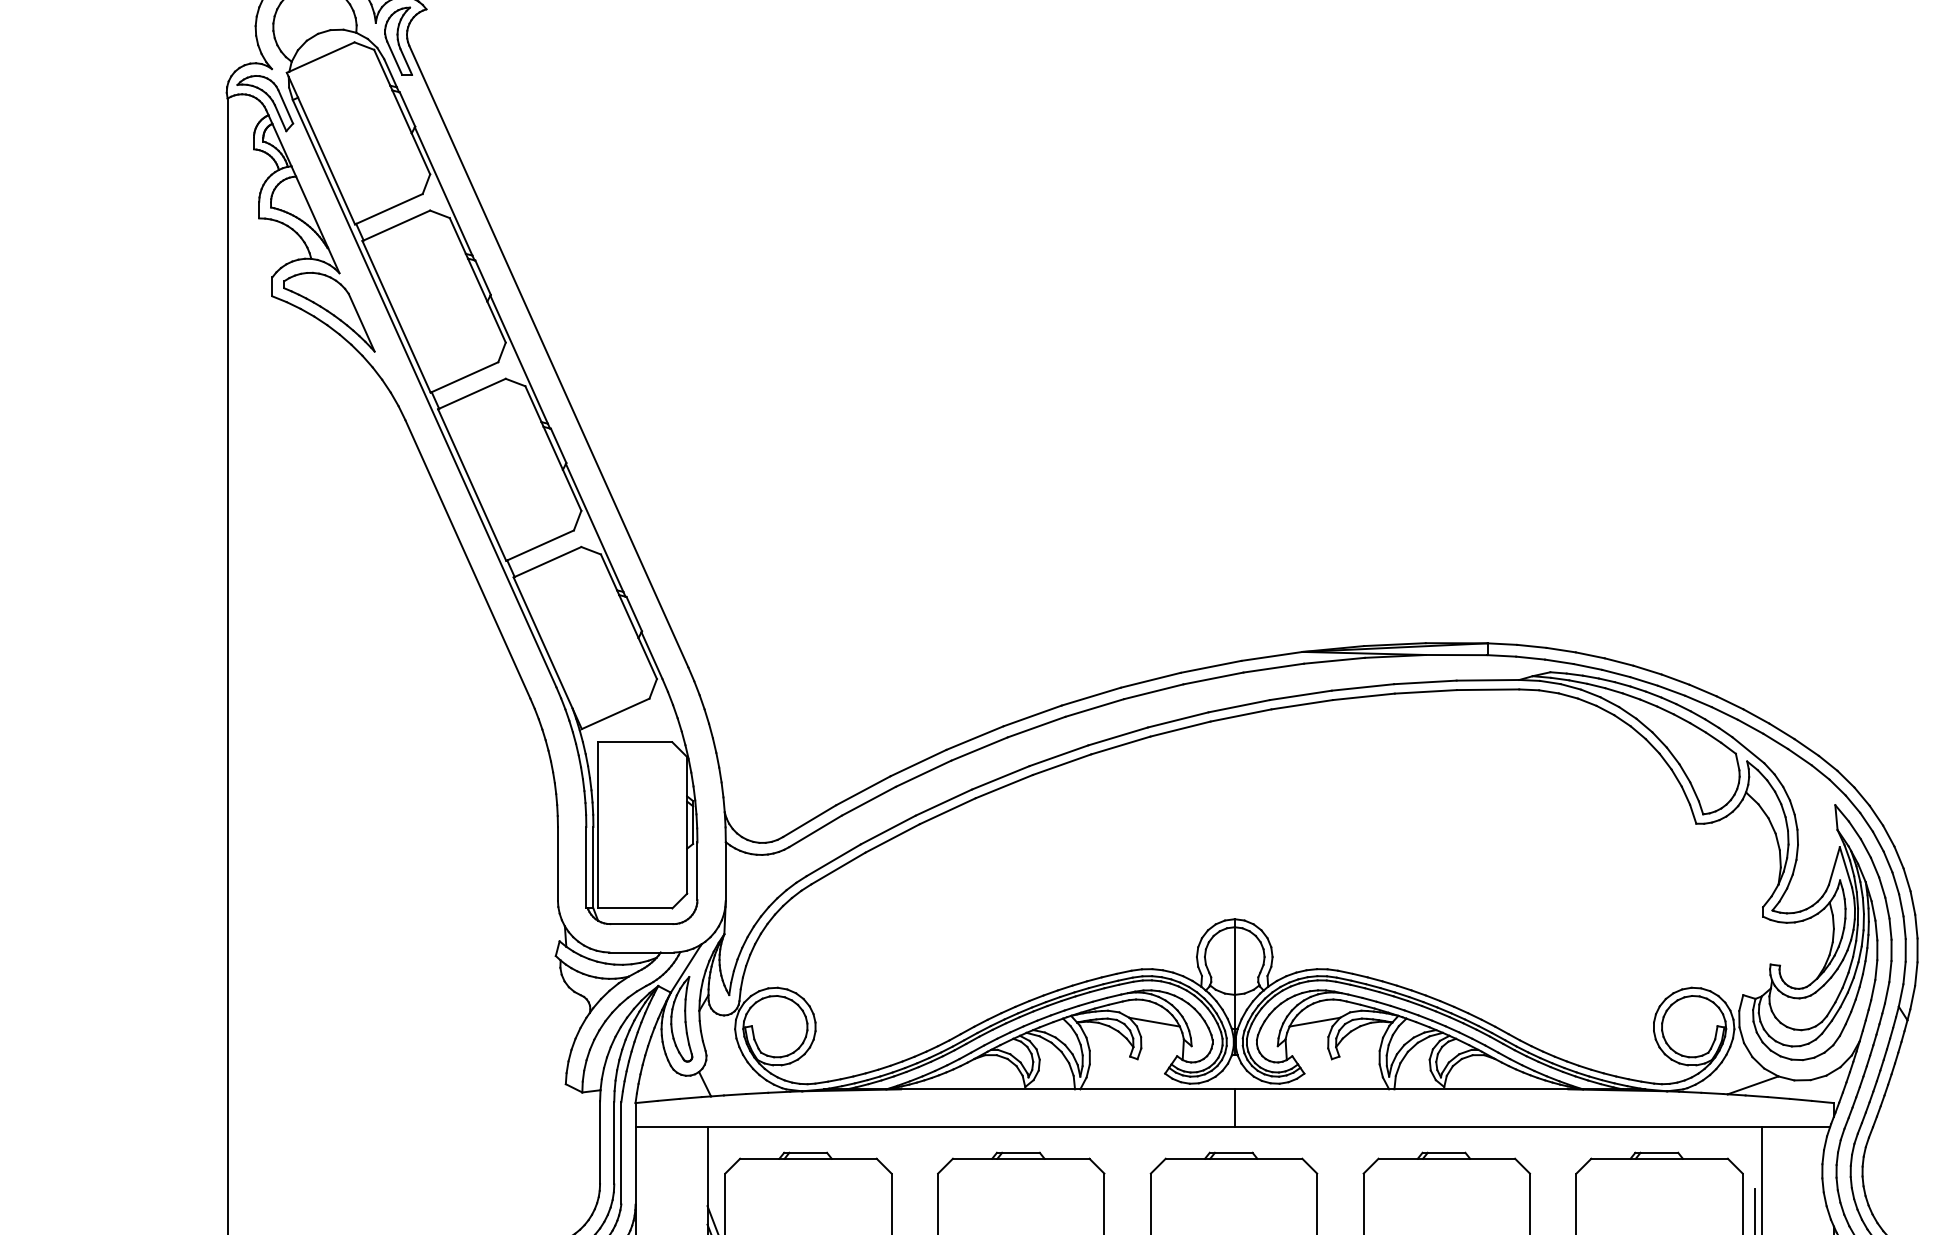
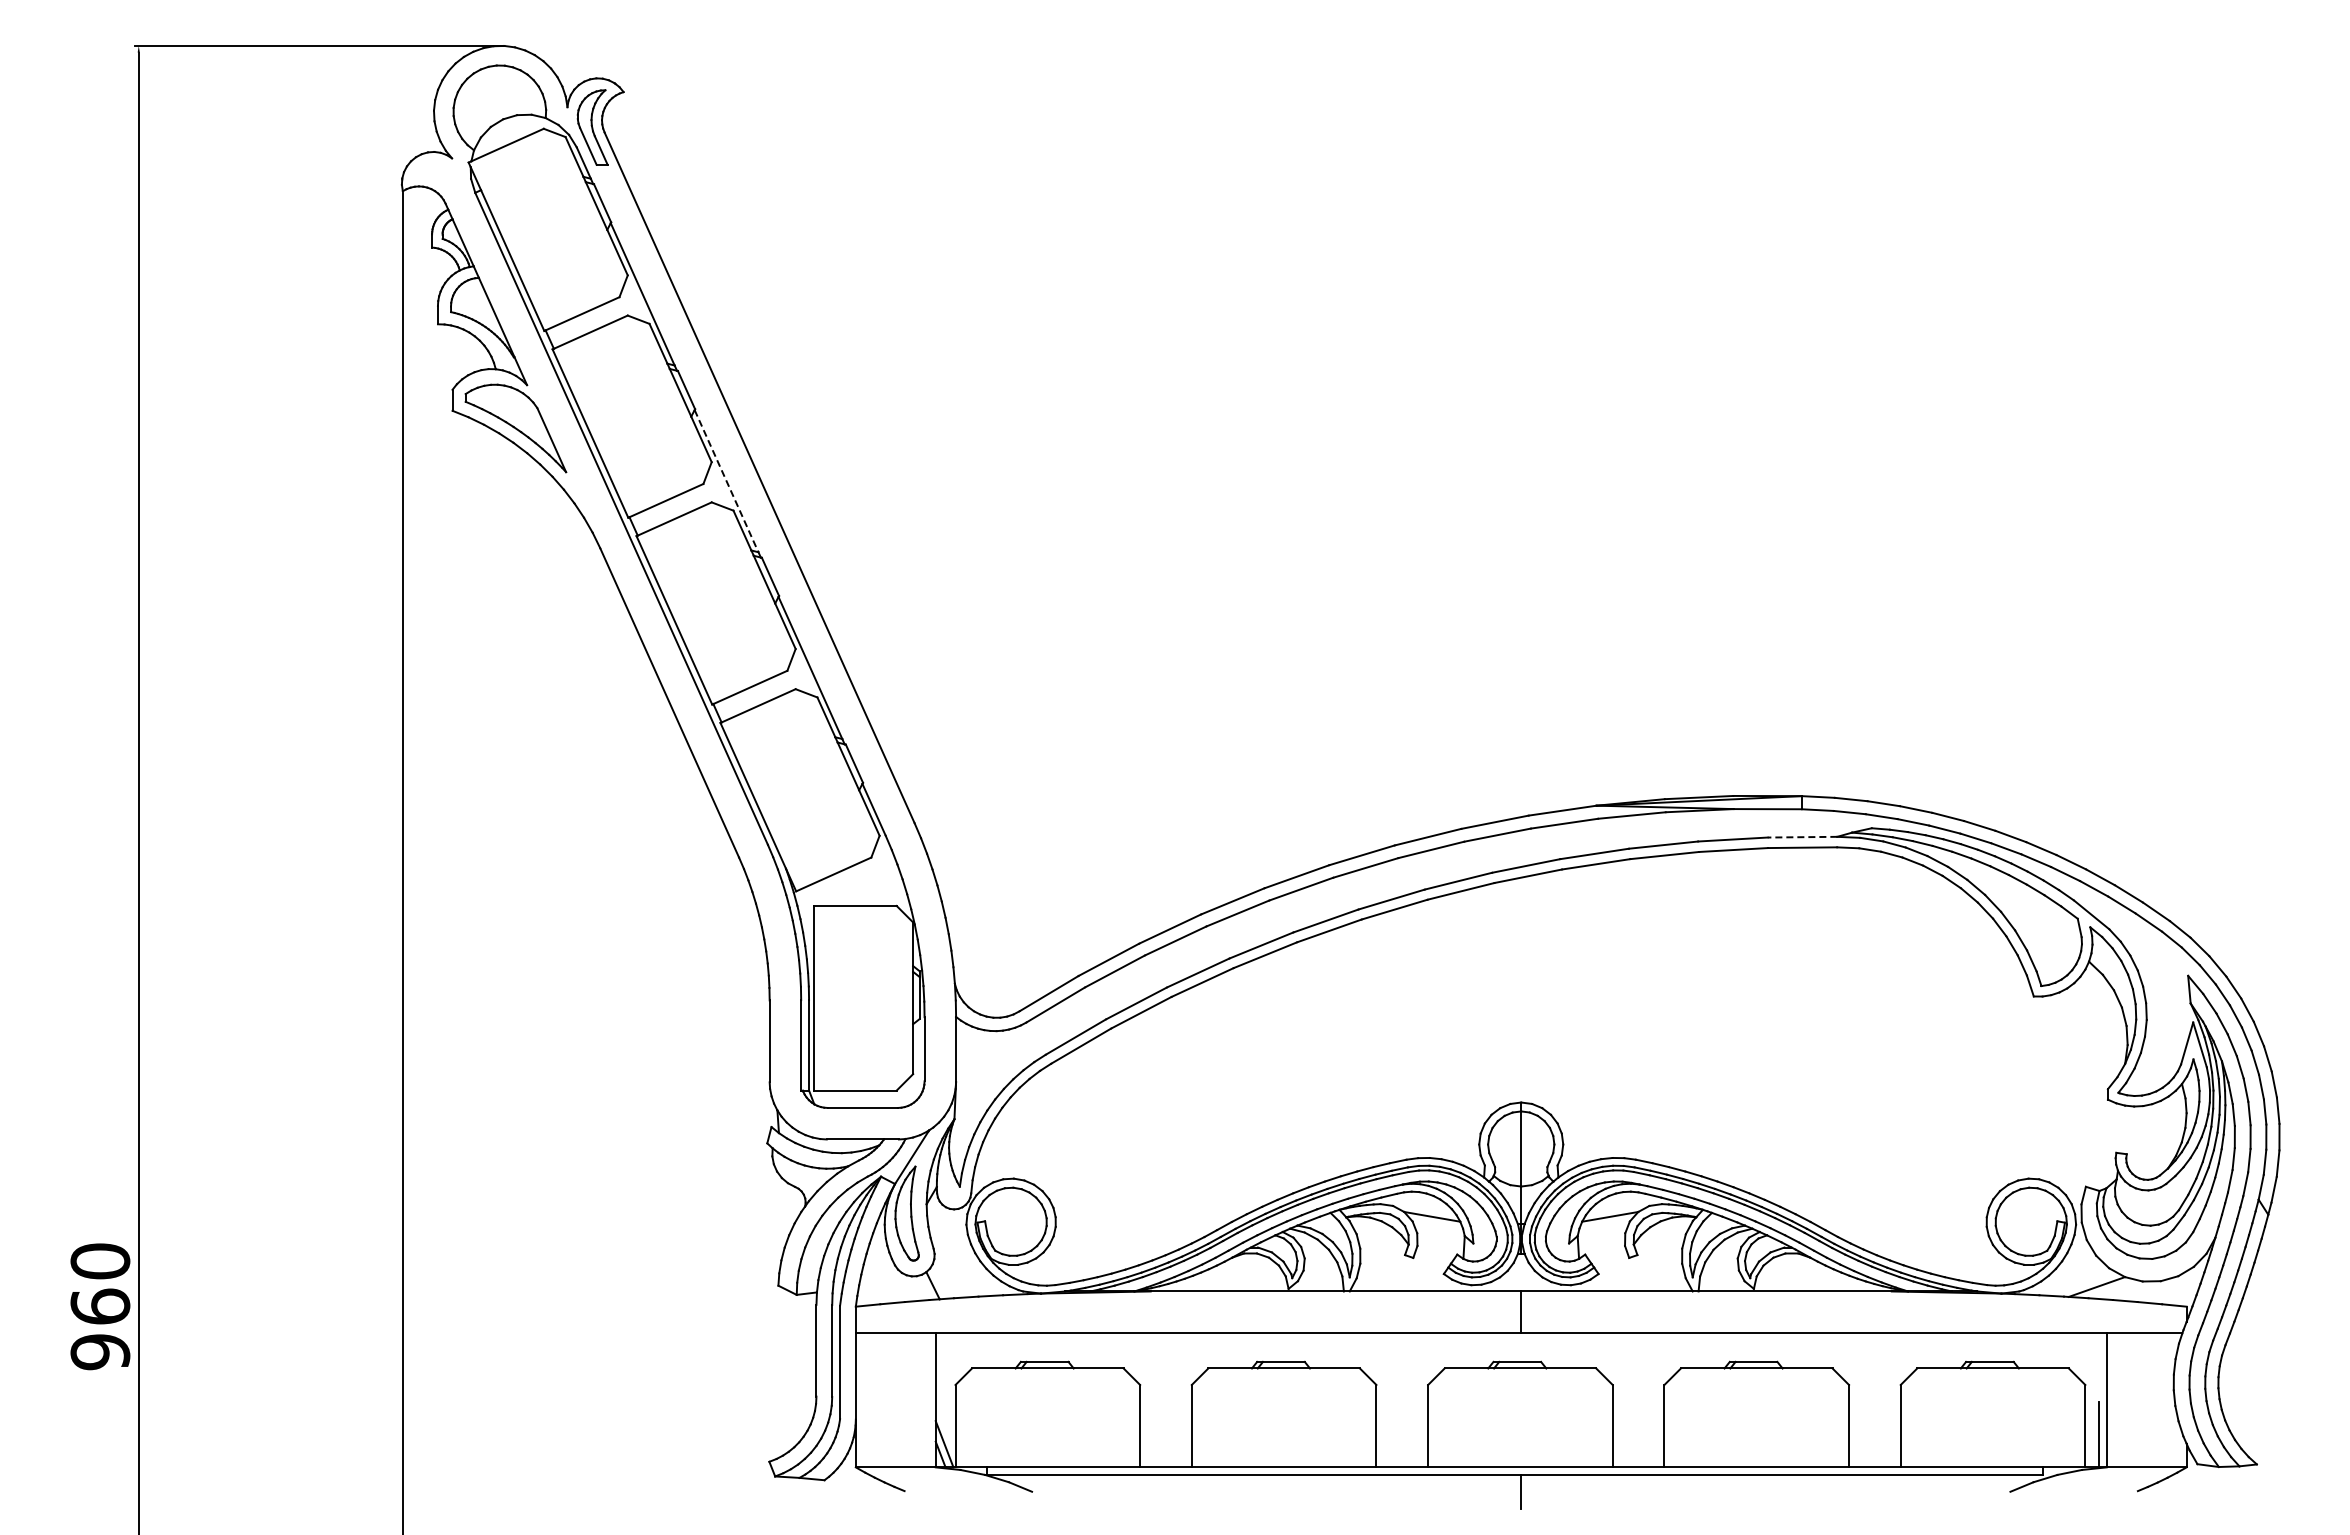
part: (269, 98) -> (449, 191), removed
line: (519, 360) -> (726, 481), solid -> dashed
line: (1488, 680) -> (1802, 837), solid -> dashed

